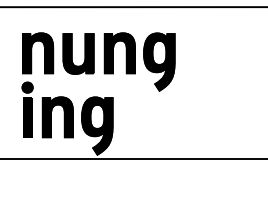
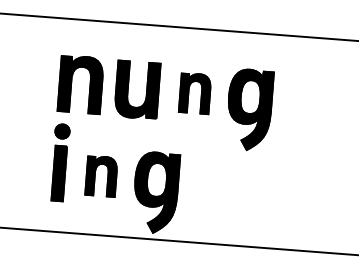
part: (119, 53) -> (194, 93), size x0.7
part: (57, 117) -> (101, 176), size x0.7

